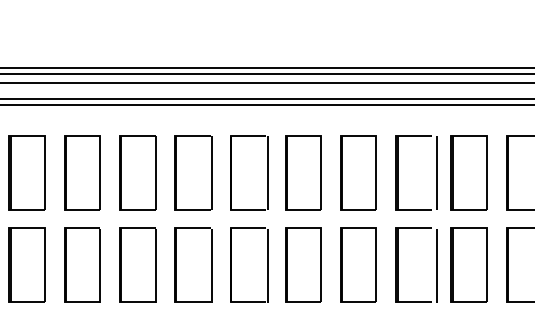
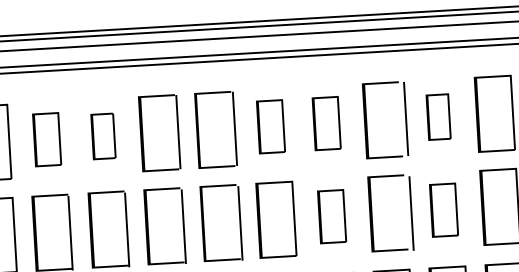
part: (82, 172) -> (47, 139), size x0.7
part: (137, 172) -> (102, 136), size x0.6
part: (303, 172) -> (270, 126), size x0.7
part: (358, 172) -> (326, 123), size x0.7
part: (468, 172) -> (437, 116), size x0.6
part: (358, 264) -> (332, 216), size x0.7
part: (468, 264) -> (443, 209), size x0.7

